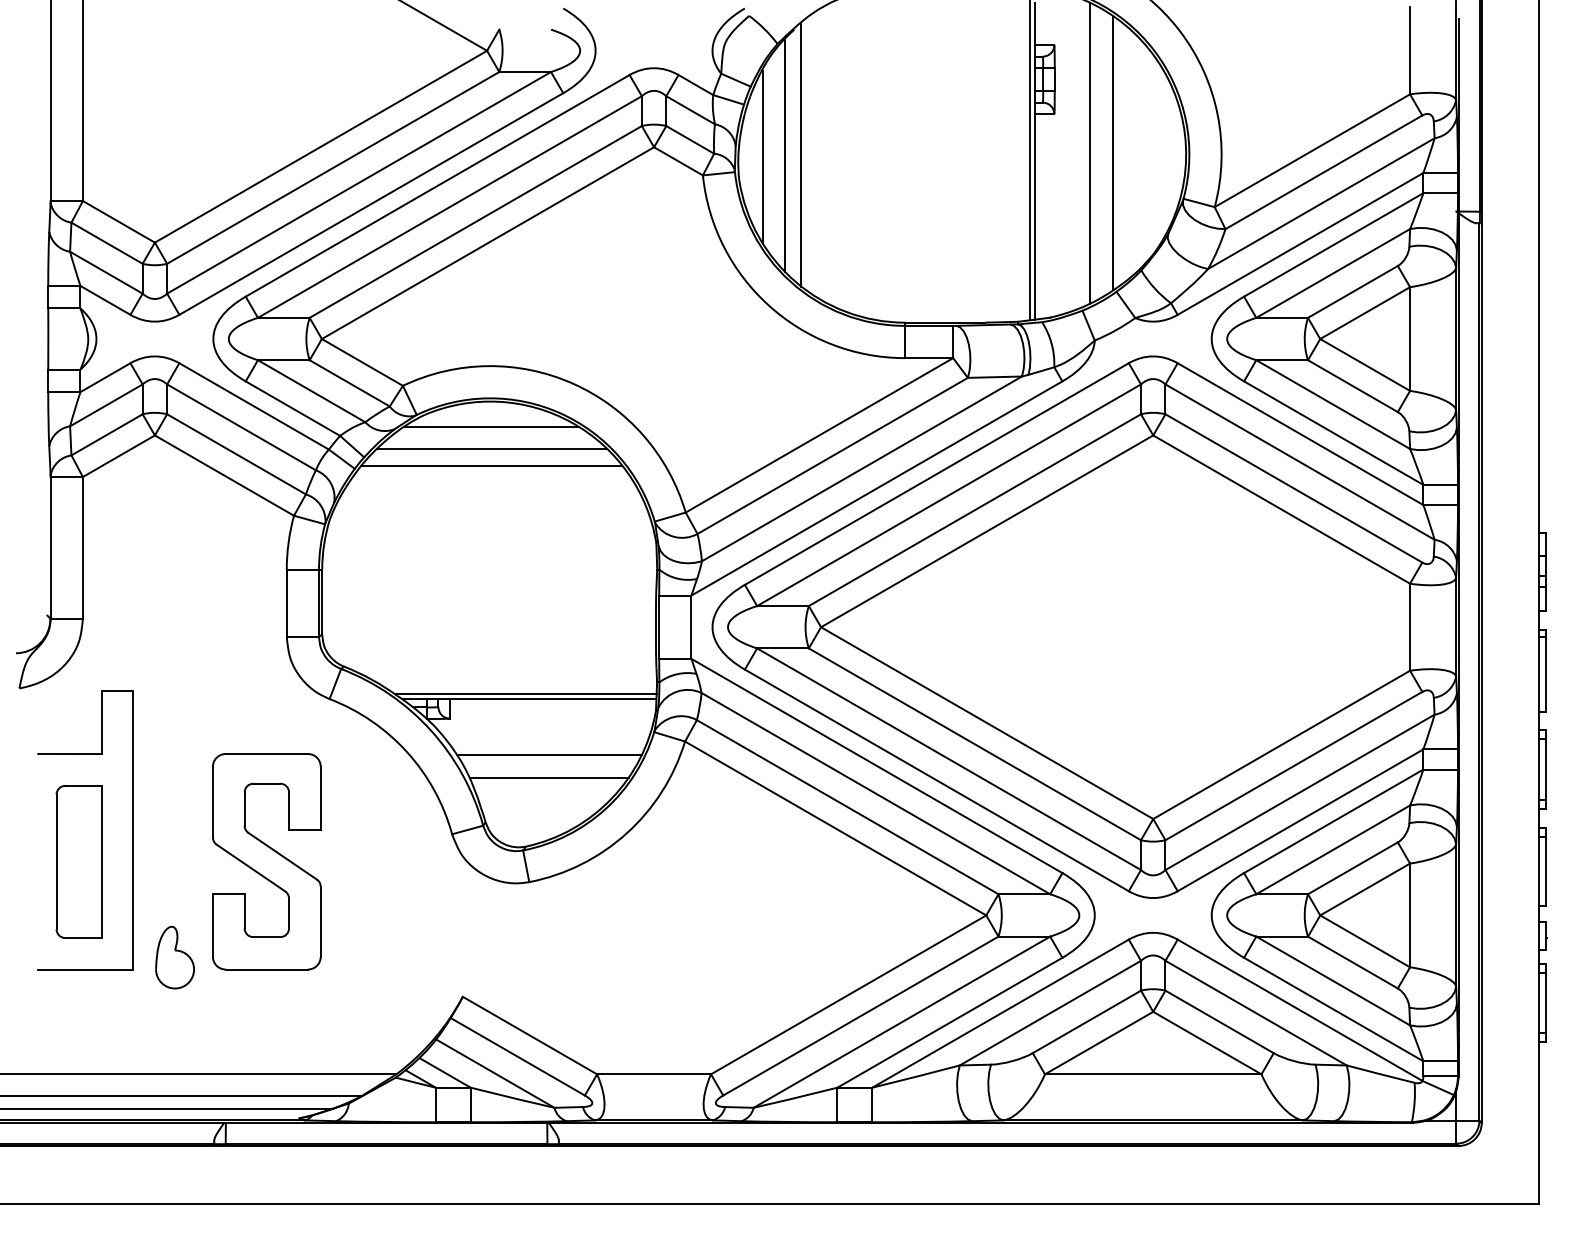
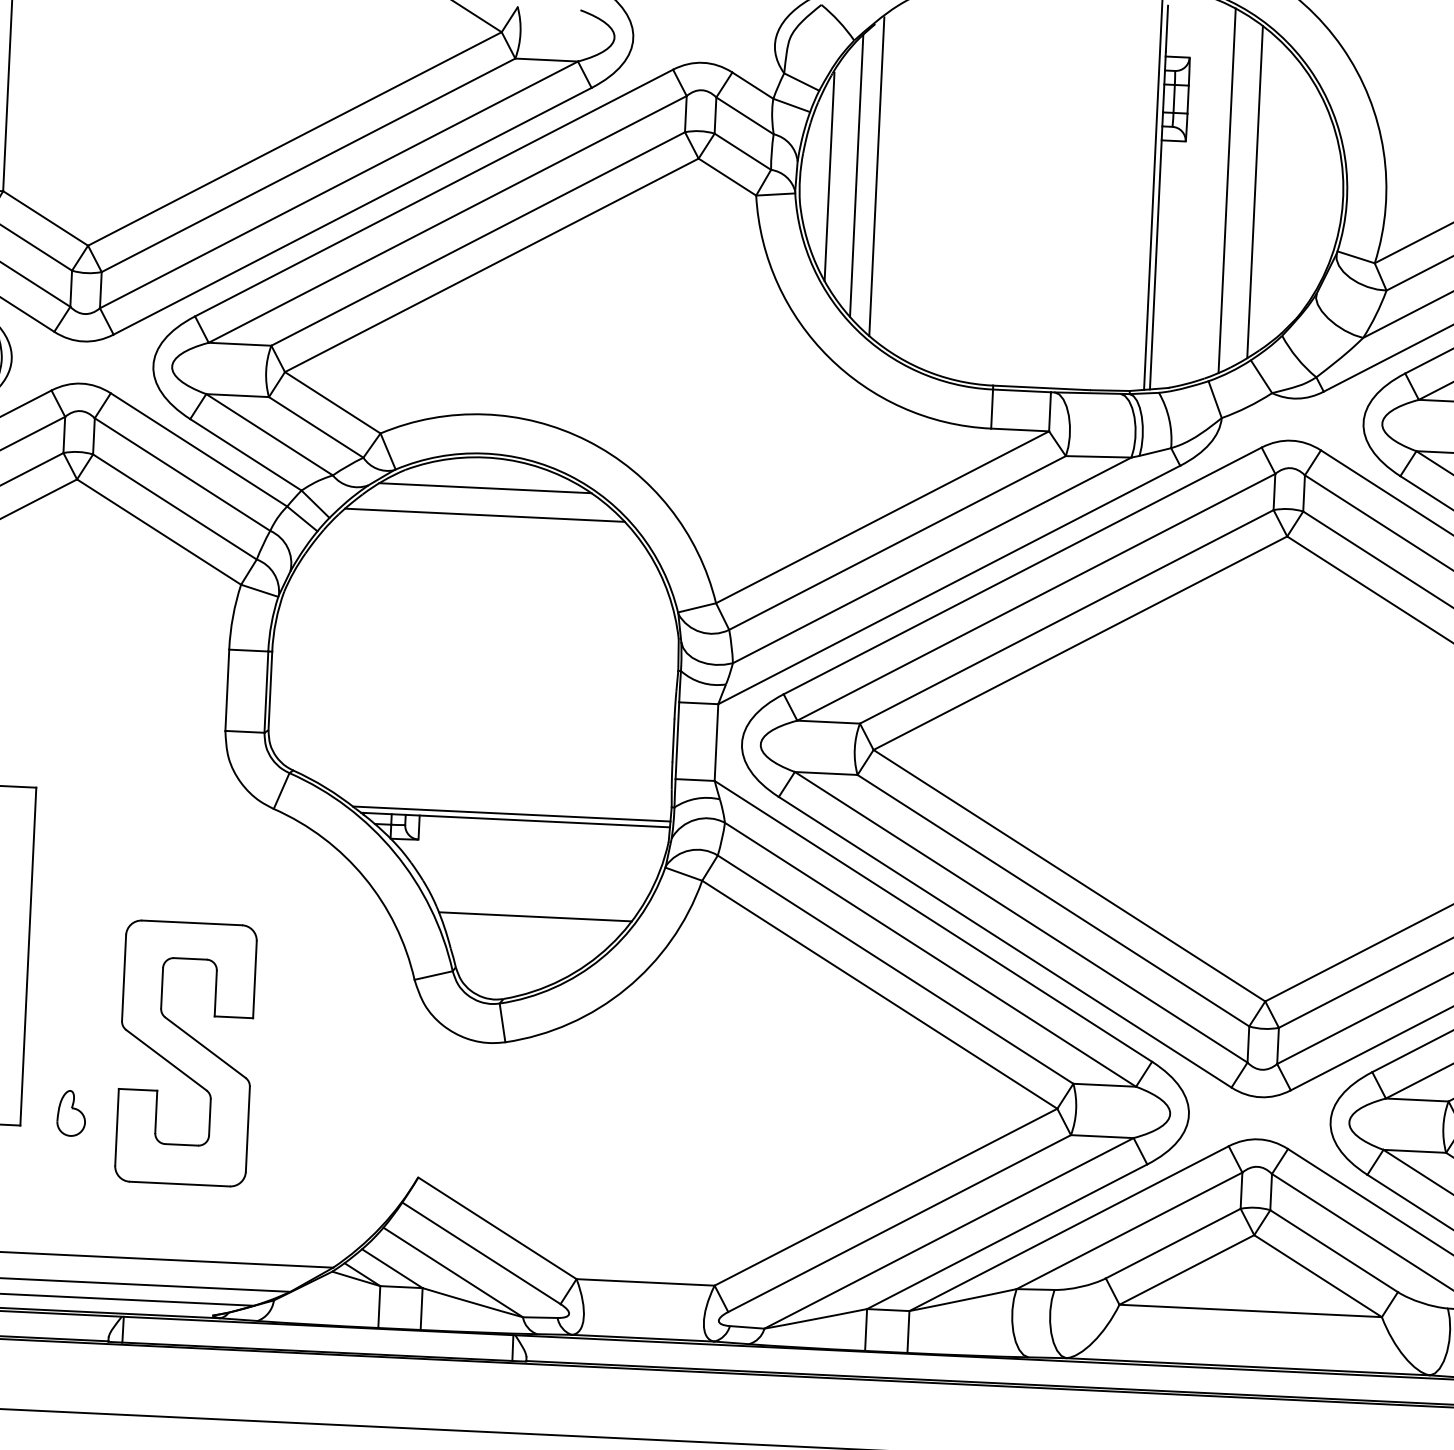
line: (491, 465) -> (483, 535), removed
line: (549, 754) -> (537, 888), removed
part: (266, 861) -> (185, 1053), moved
part: (174, 957) -> (70, 1113), size x0.6

